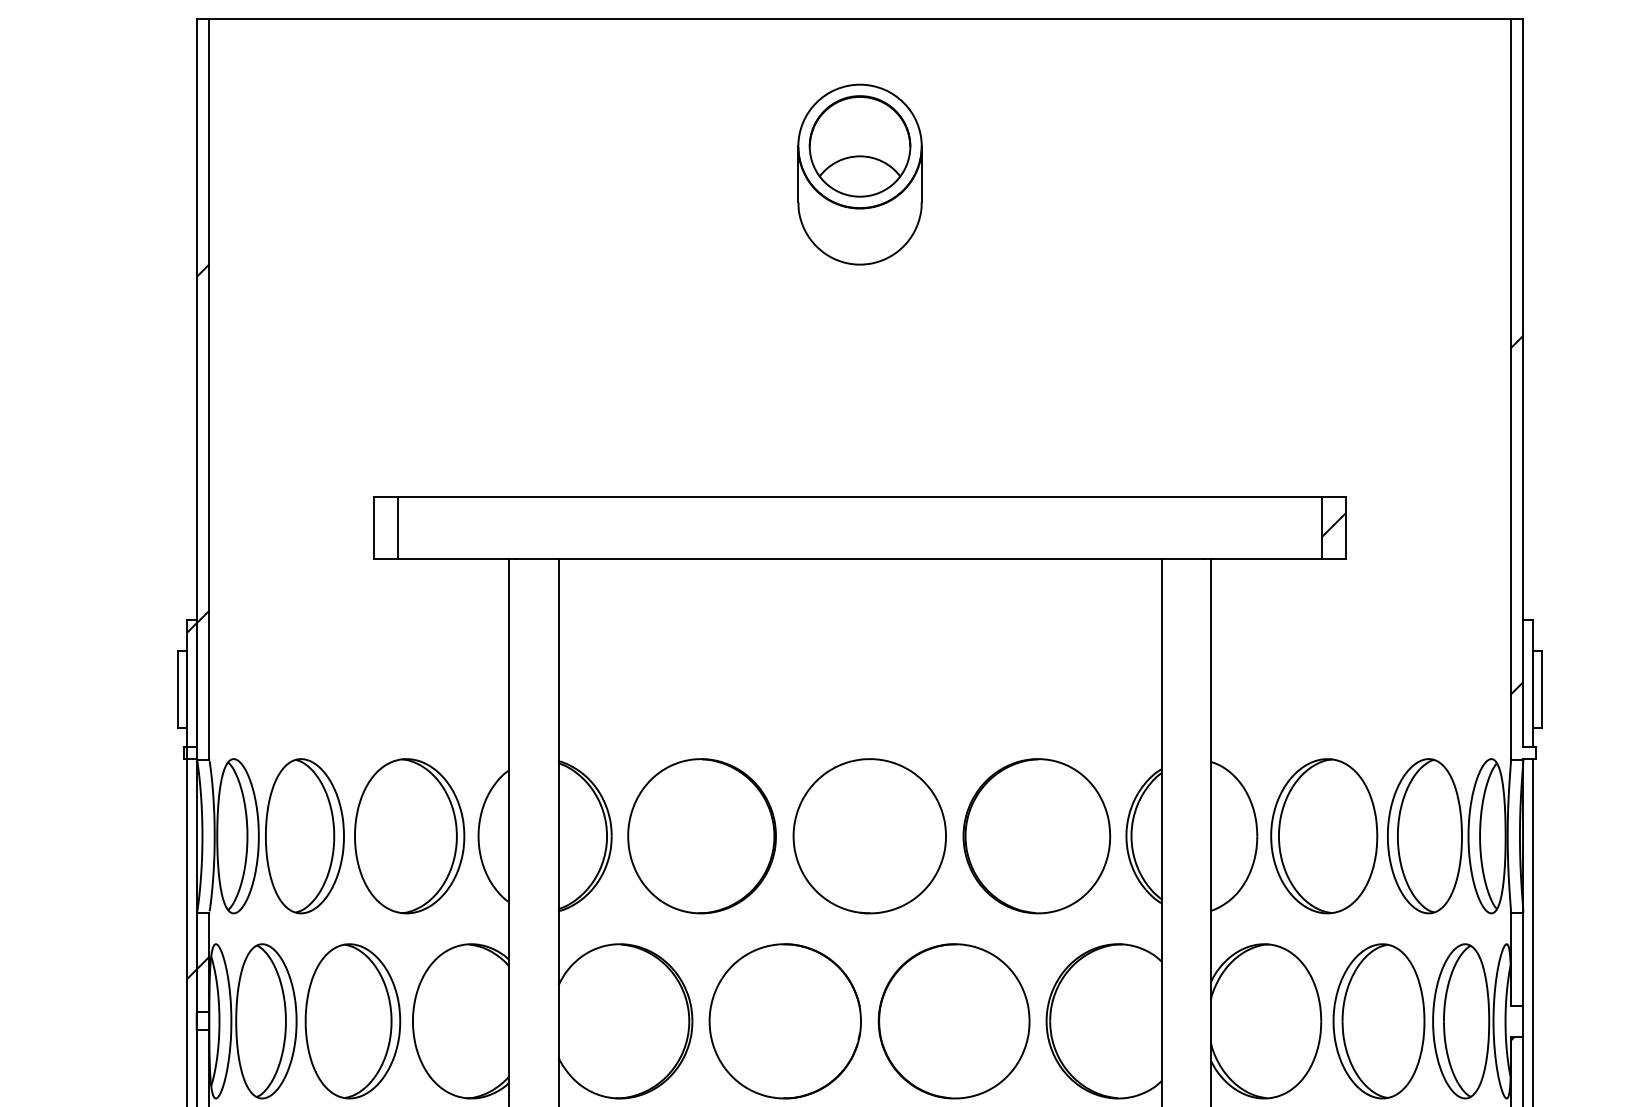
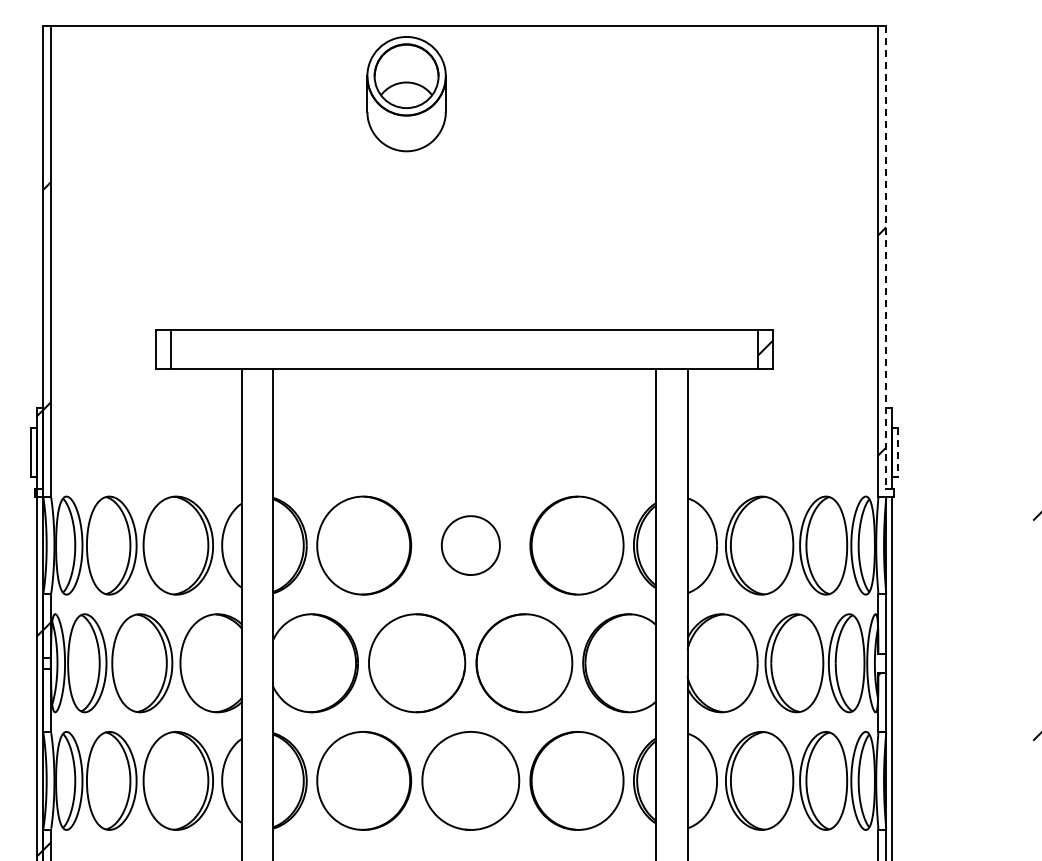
part: (859, 175) -> (406, 94), moved
line: (1523, 382) -> (886, 257), solid -> dashed
line: (1541, 689) -> (897, 452), solid -> dashed
part: (869, 836) -> (470, 545), size x0.6

